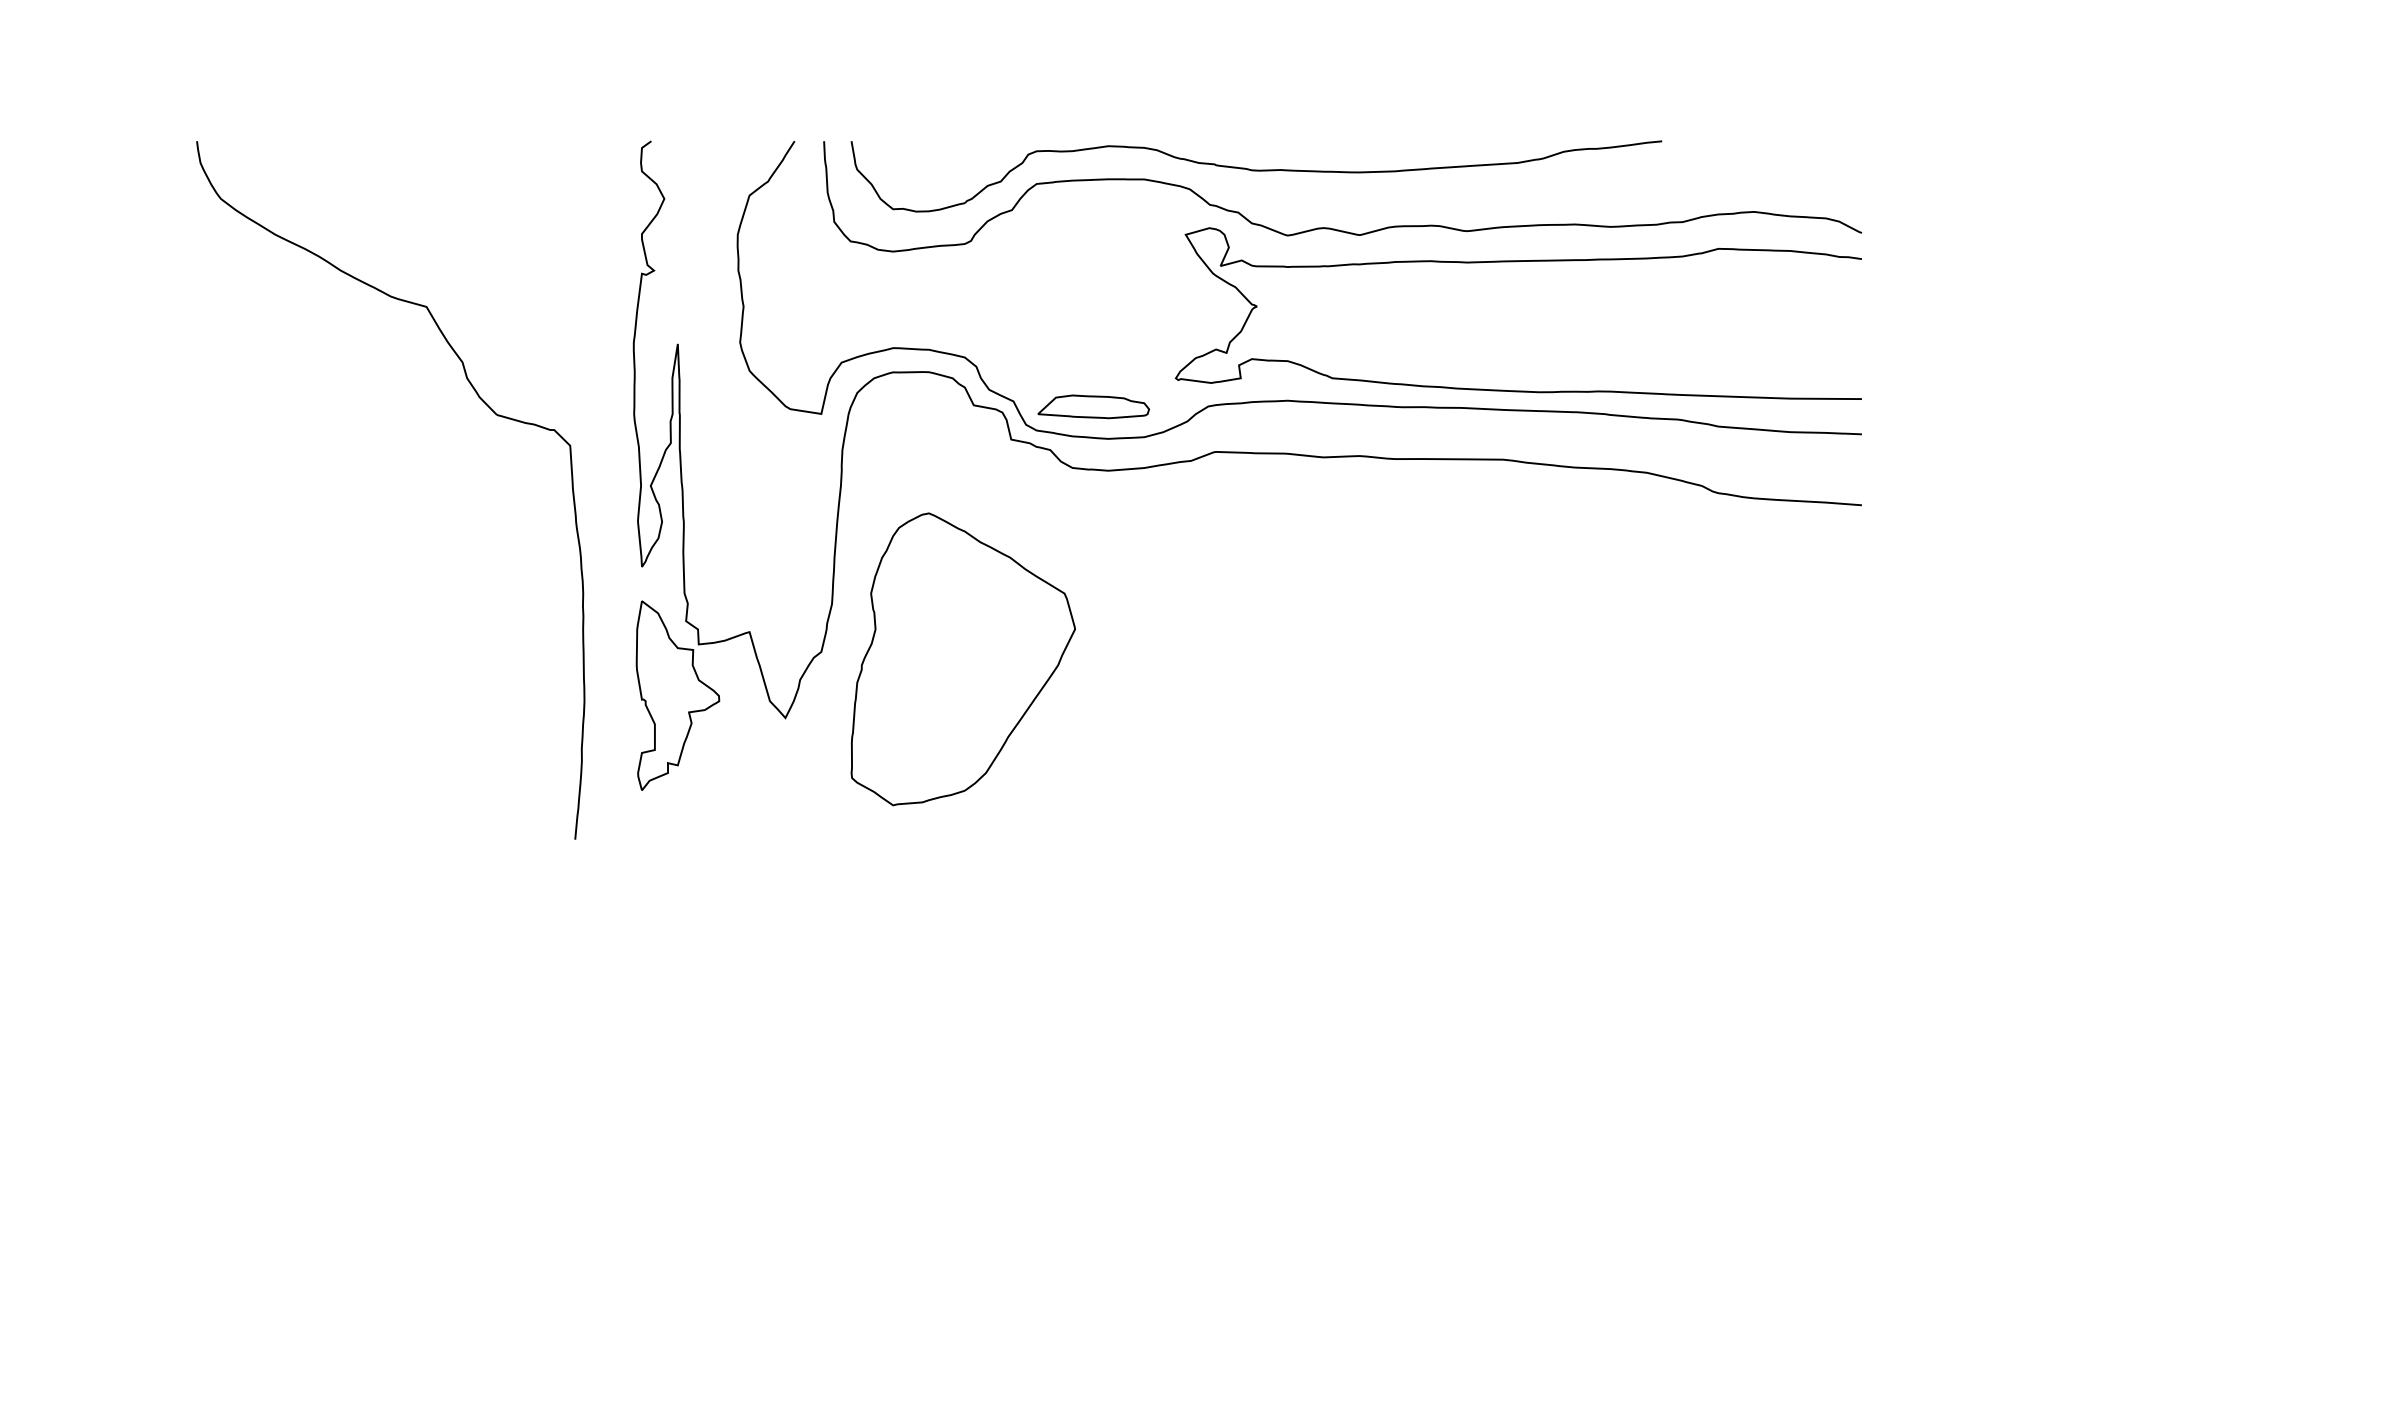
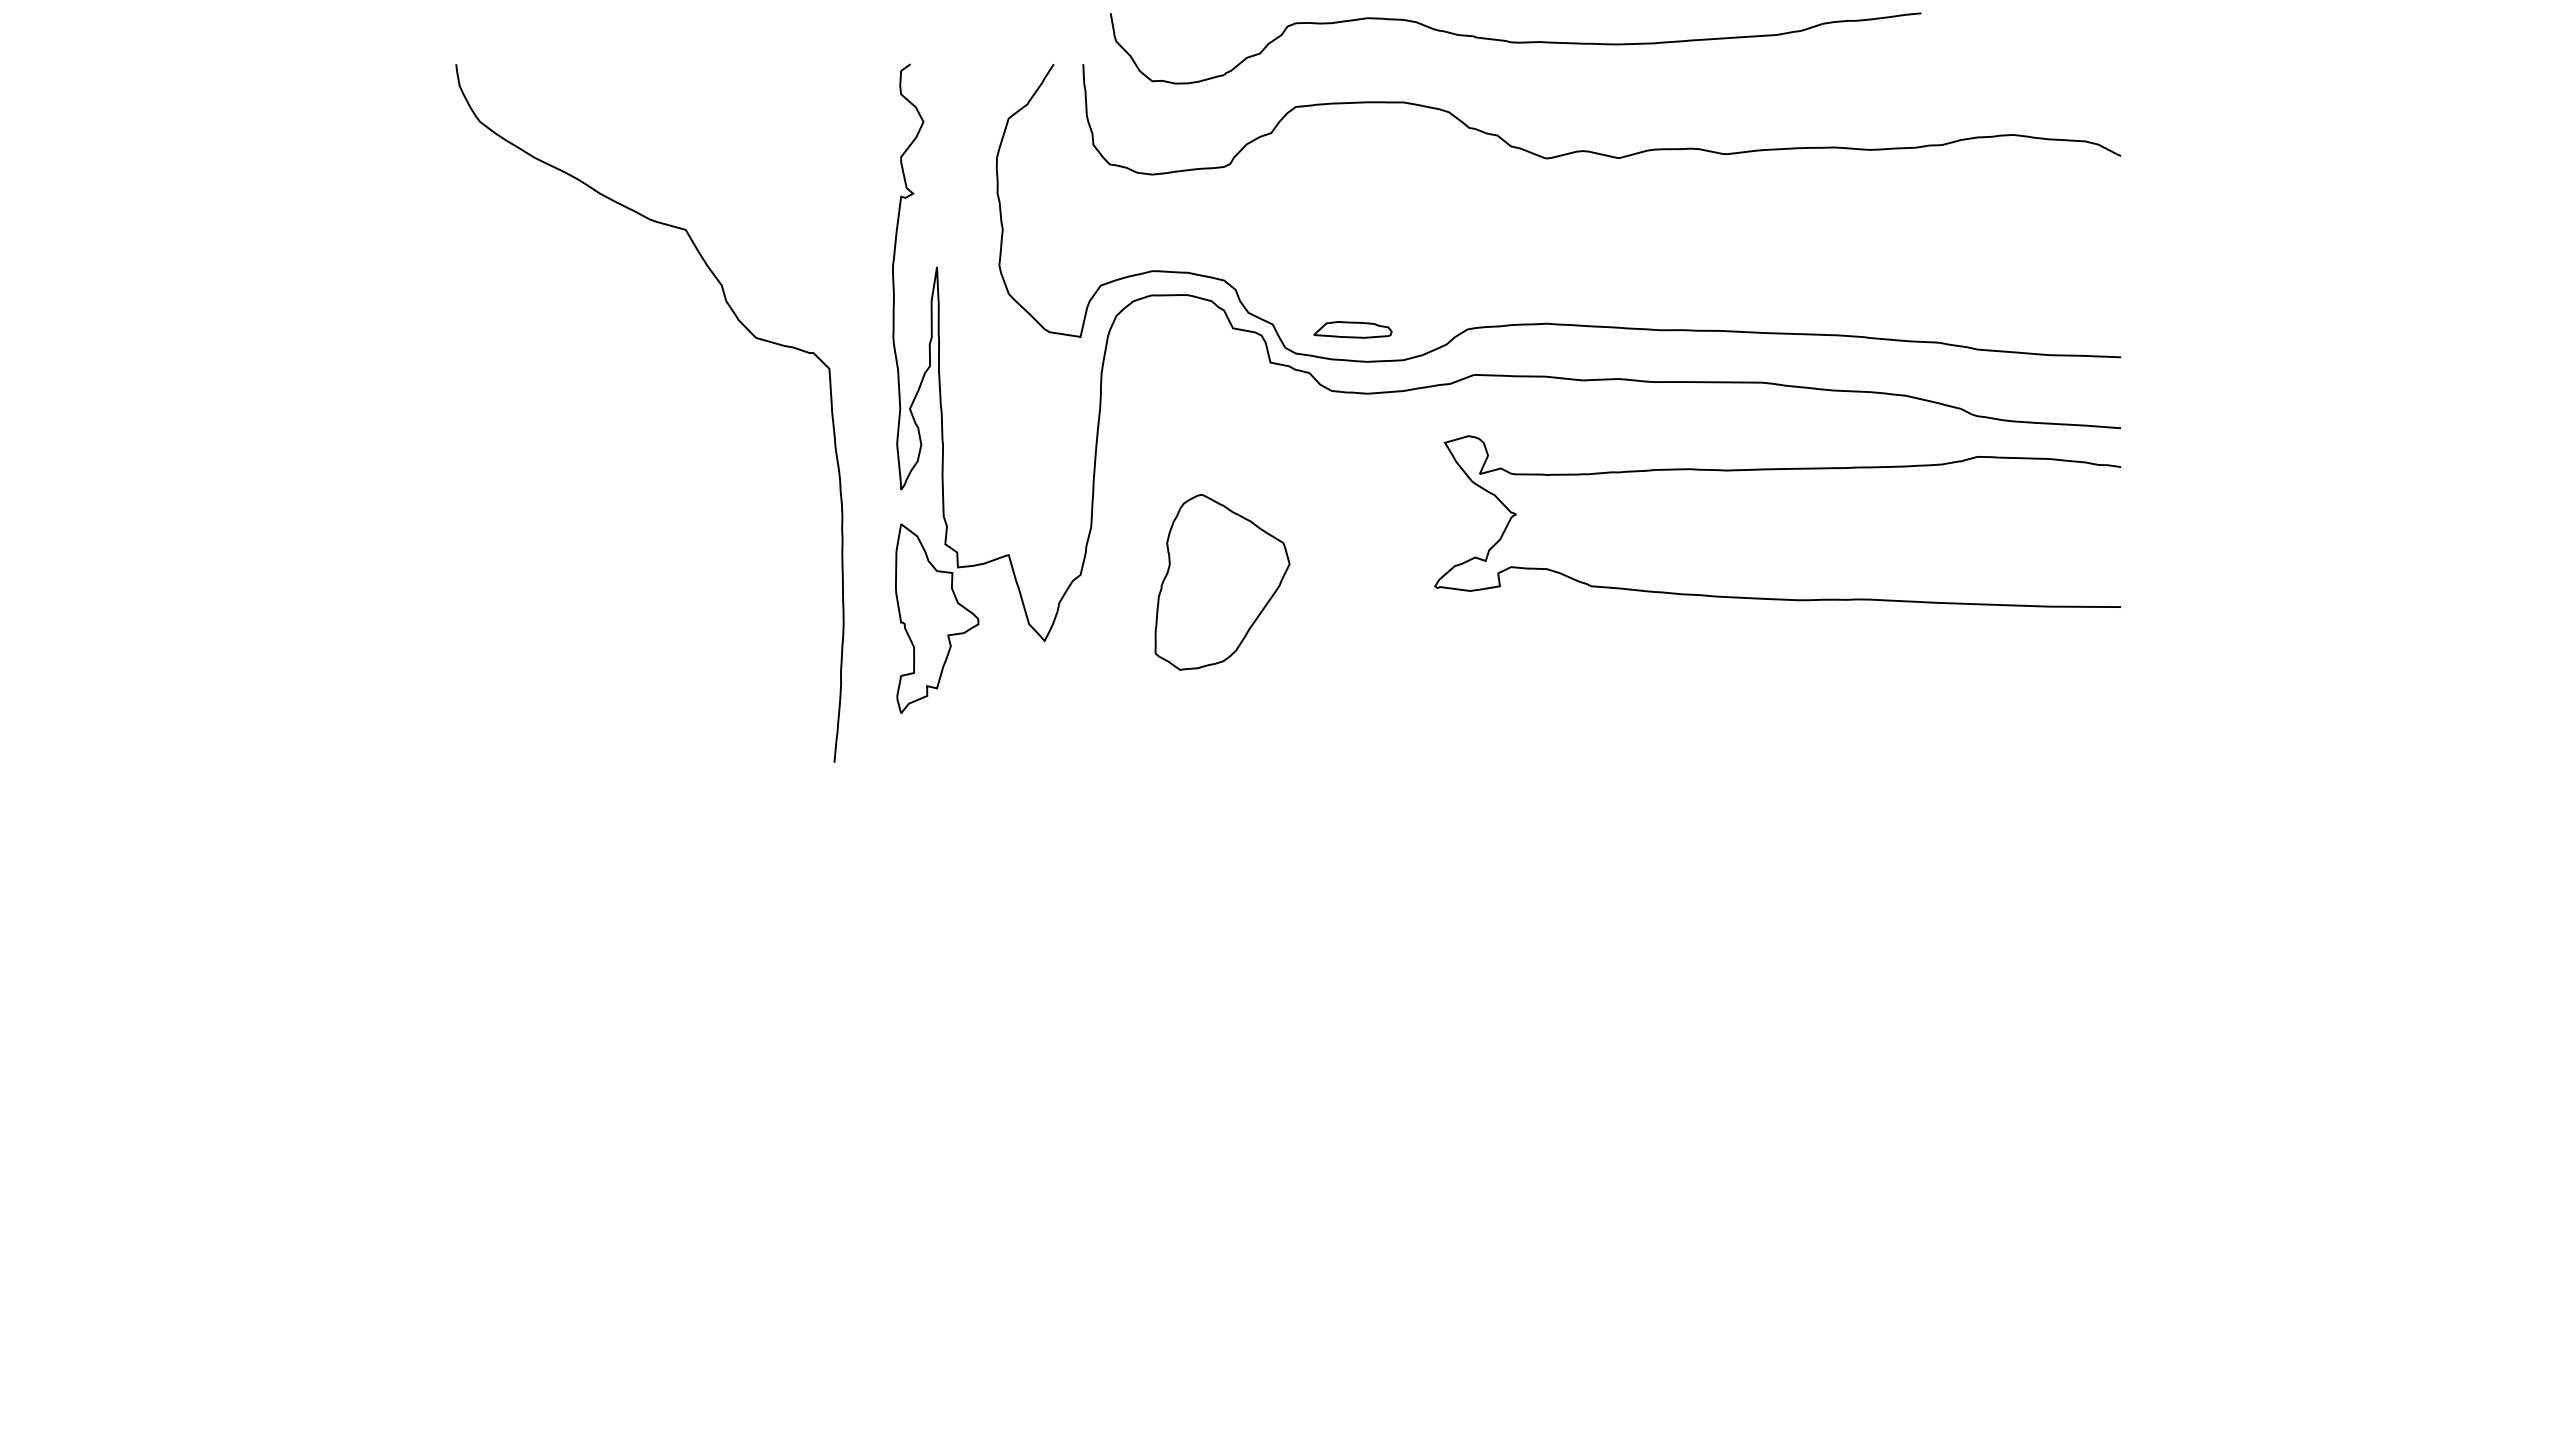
part: (1256, 176) -> (1515, 48), moved
curve: (1517, 262) -> (1776, 470), moved
part: (1093, 406) -> (1352, 329), size x0.7
part: (963, 659) -> (1222, 582), size x0.6

